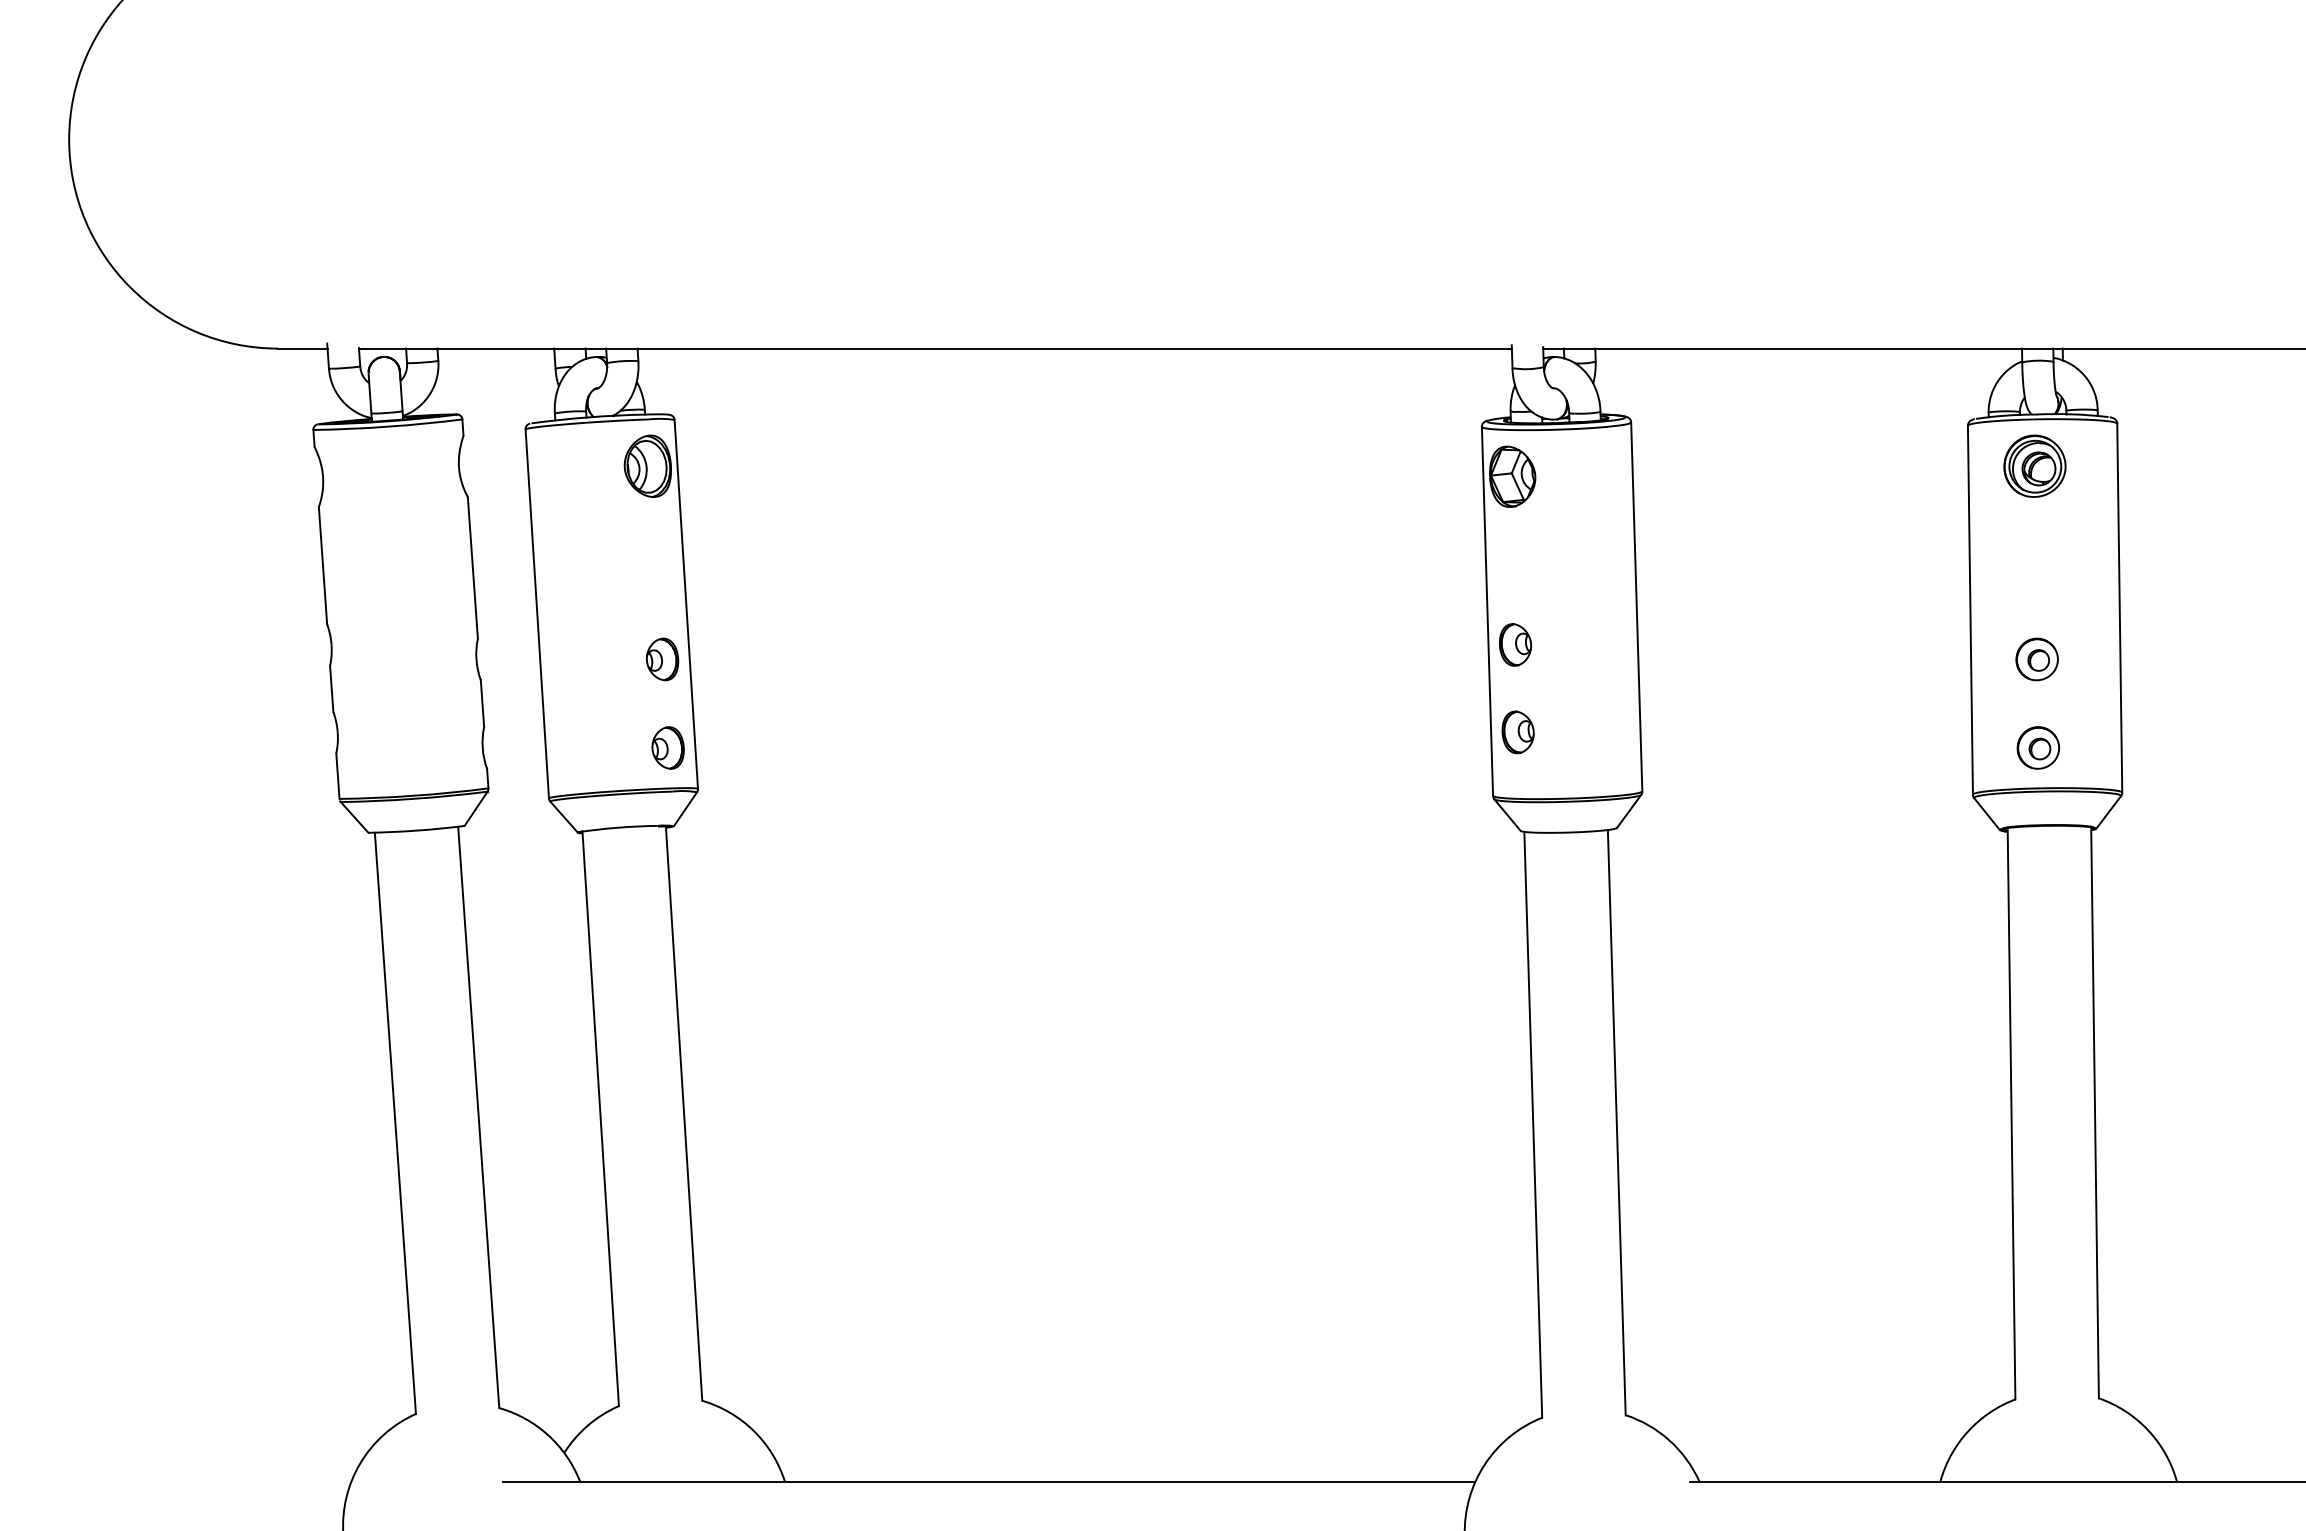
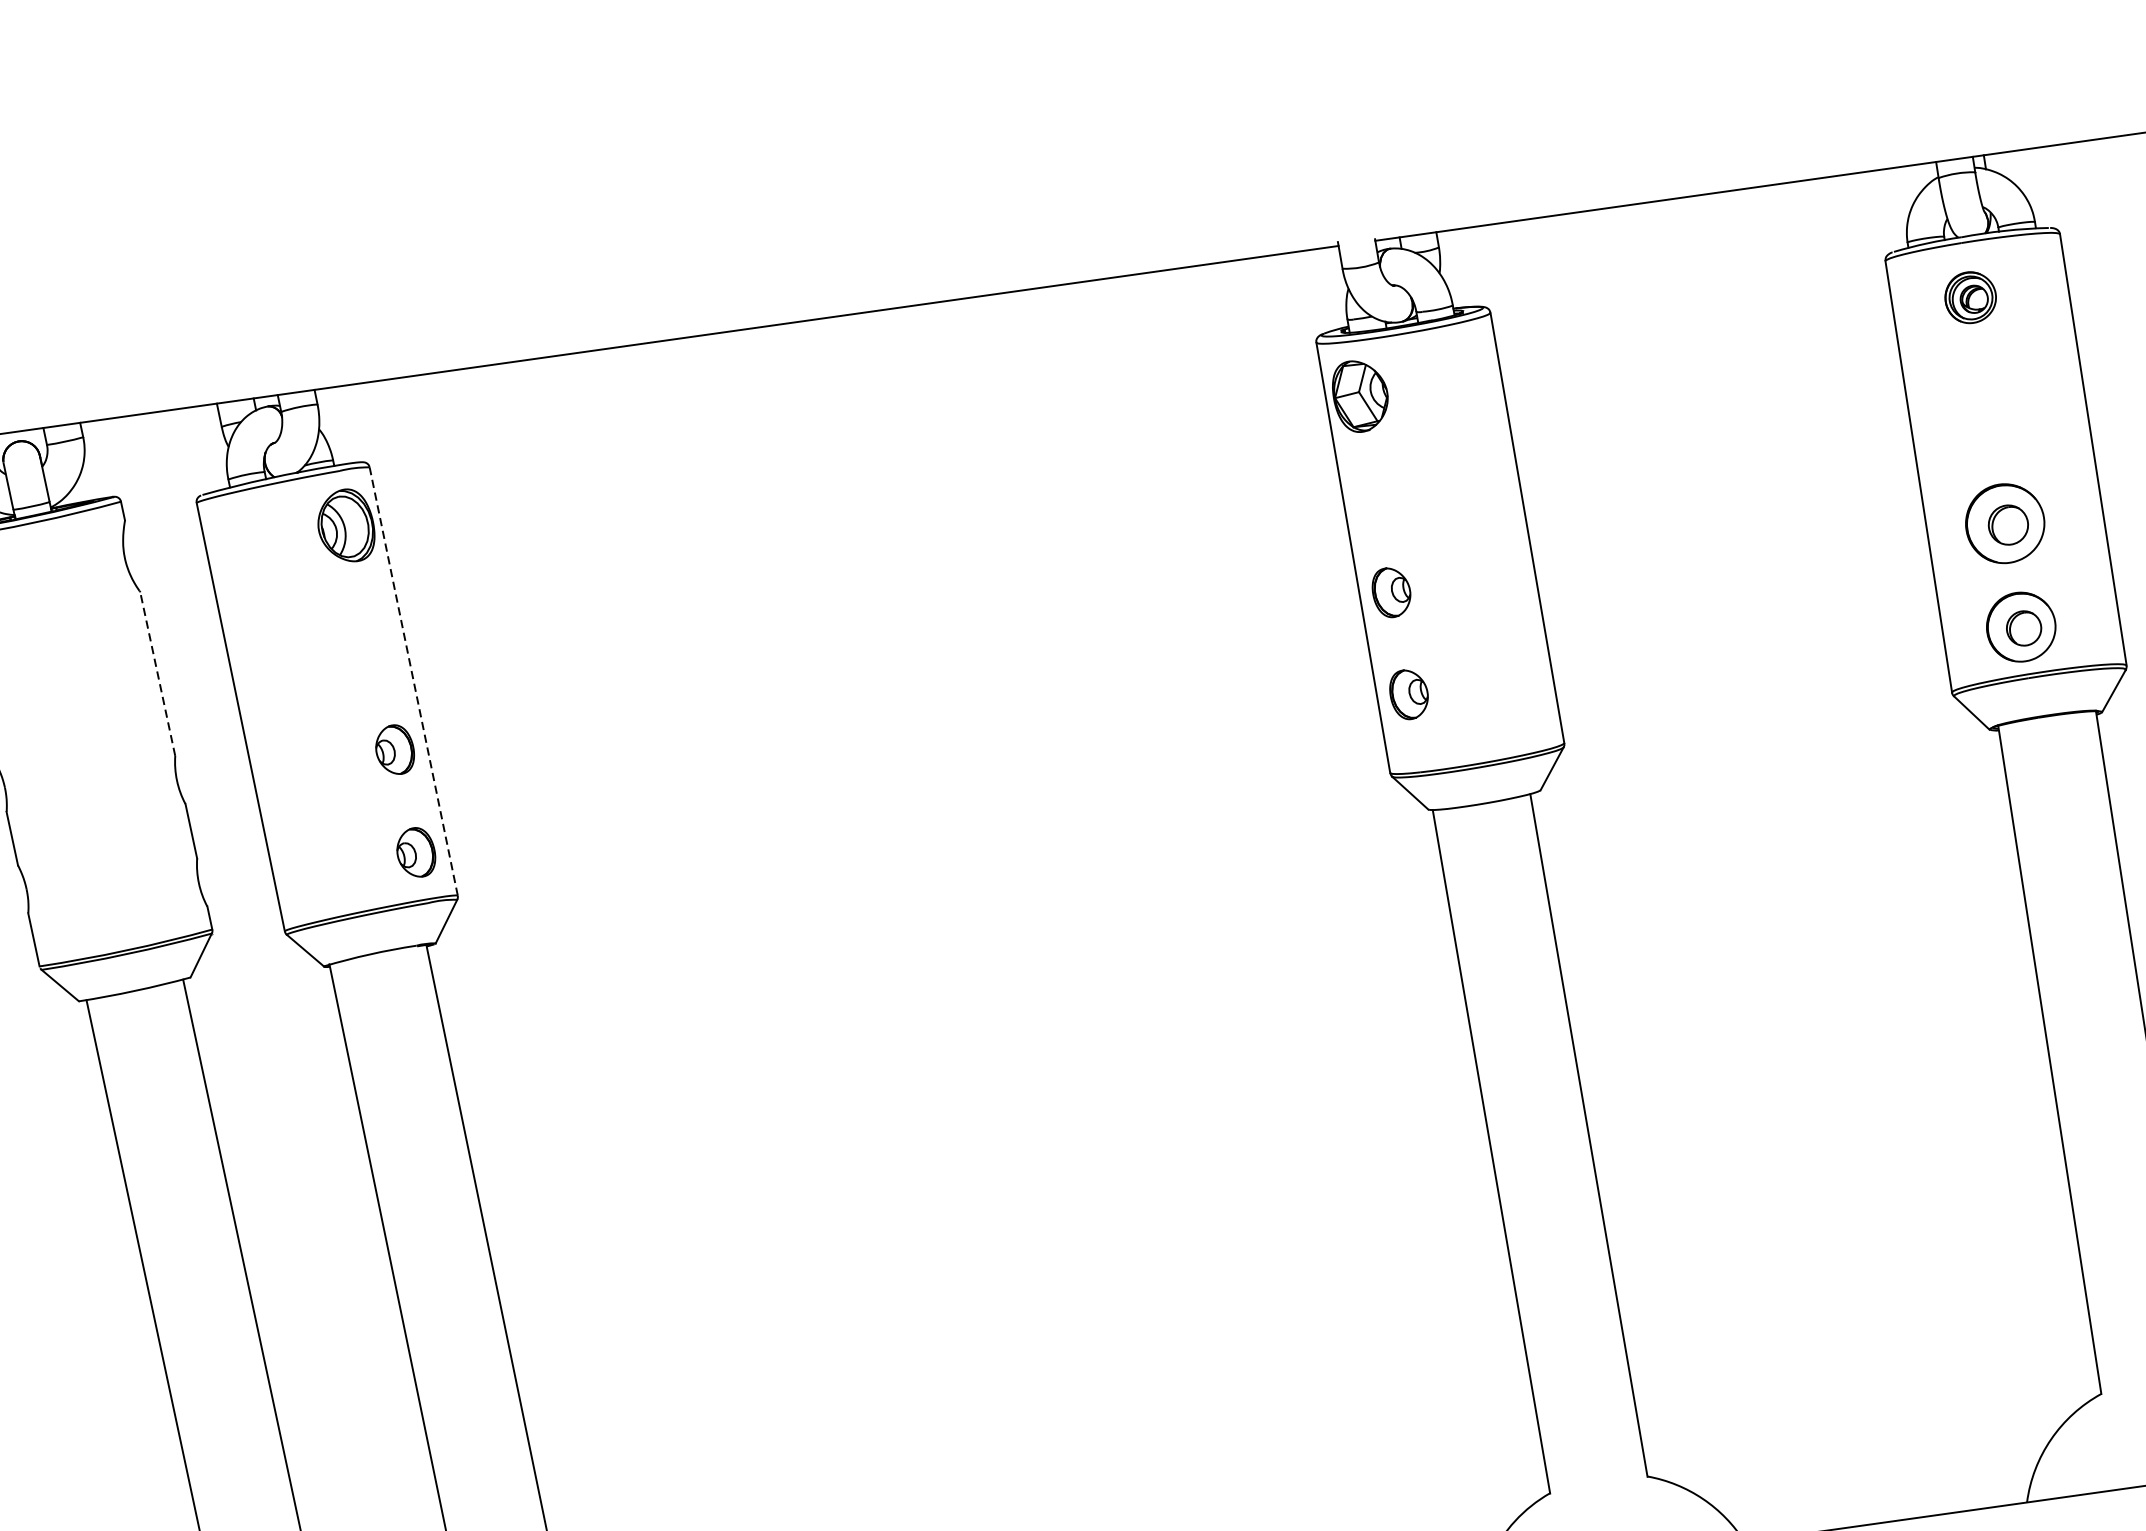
part: (2034, 465) -> (1970, 296), size x0.7
line: (472, 567) -> (157, 673), solid -> dashed
line: (686, 604) -> (413, 681), solid -> dashed
part: (2036, 659) -> (2004, 523), size x1.6
part: (2037, 747) -> (2019, 626), size x1.4

